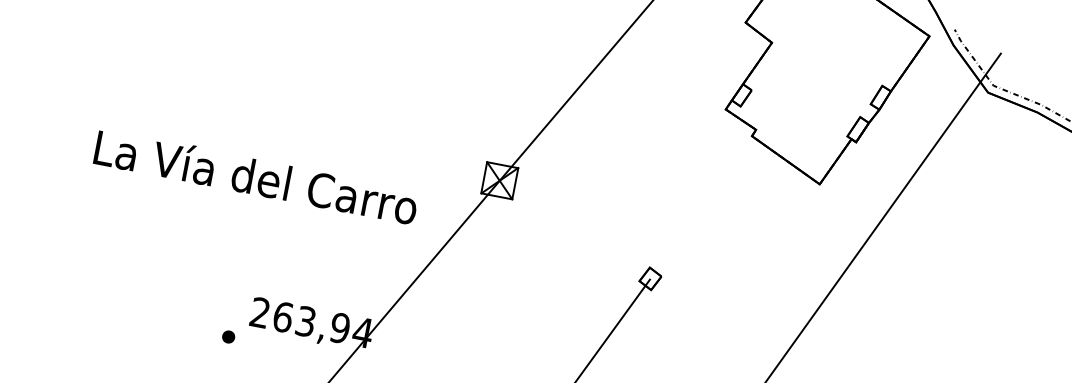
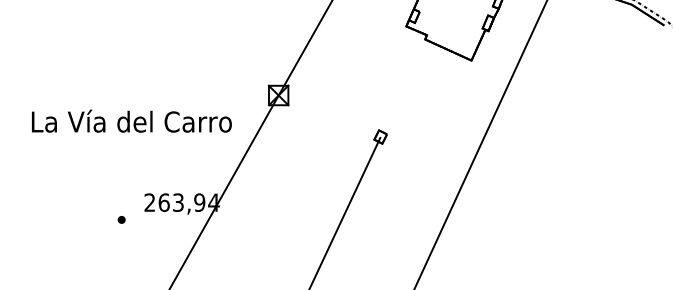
part: (228, 336) -> (121, 219), moved

